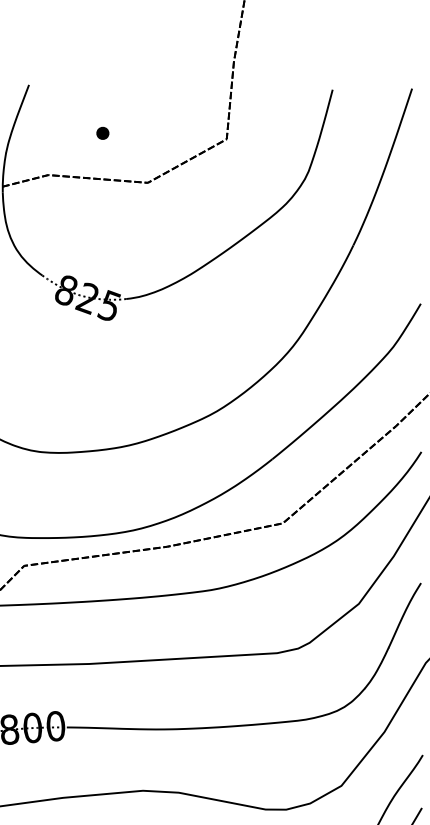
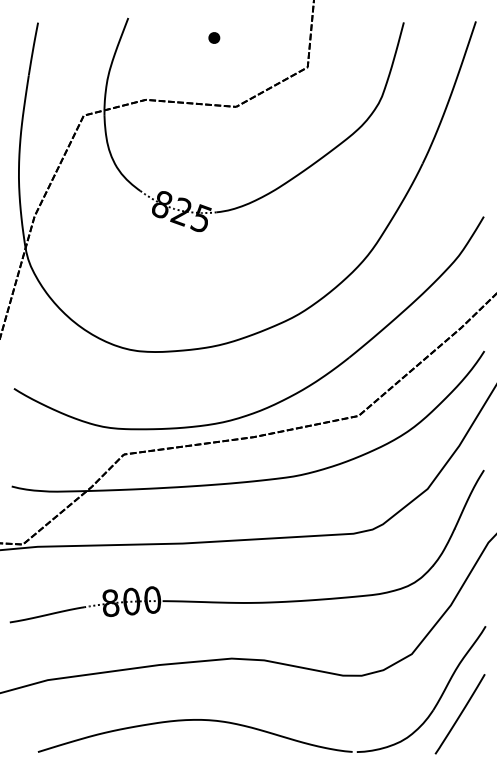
part: (103, 132) -> (214, 37), moved

